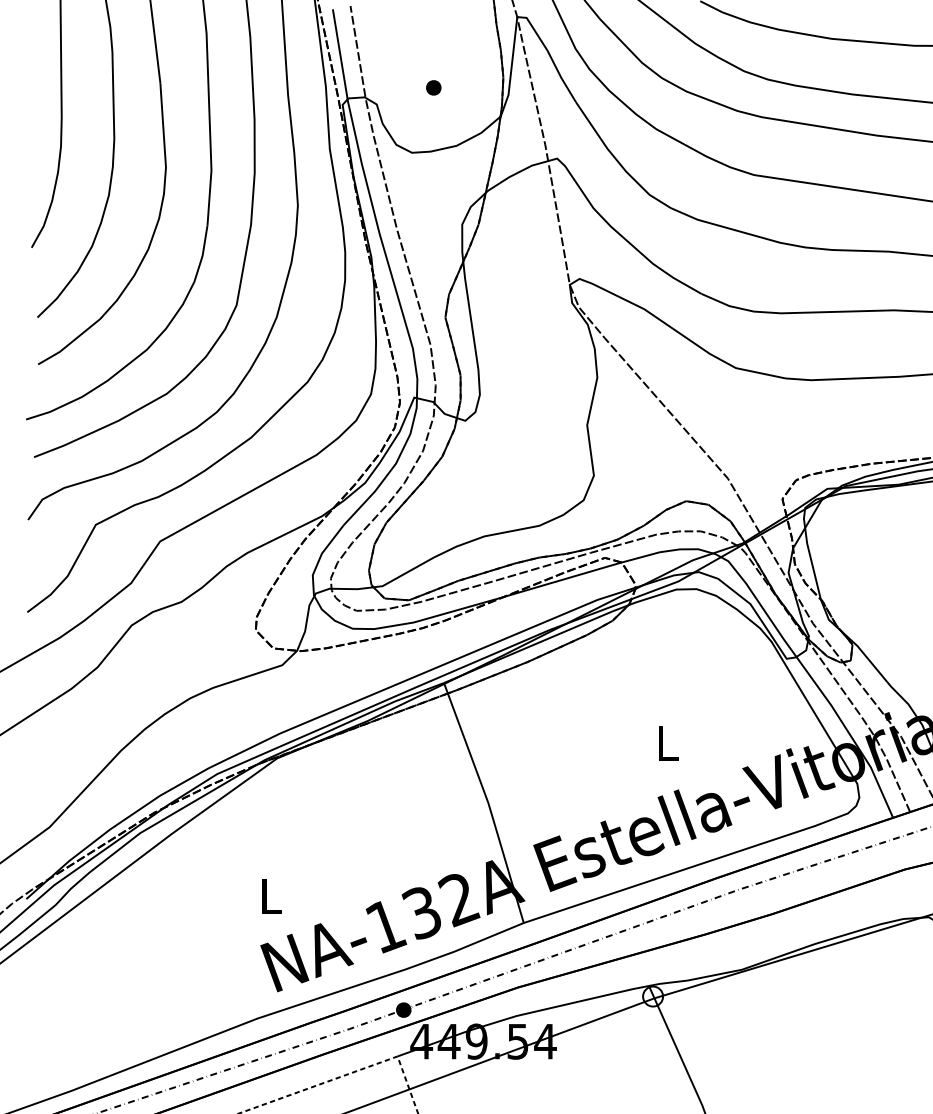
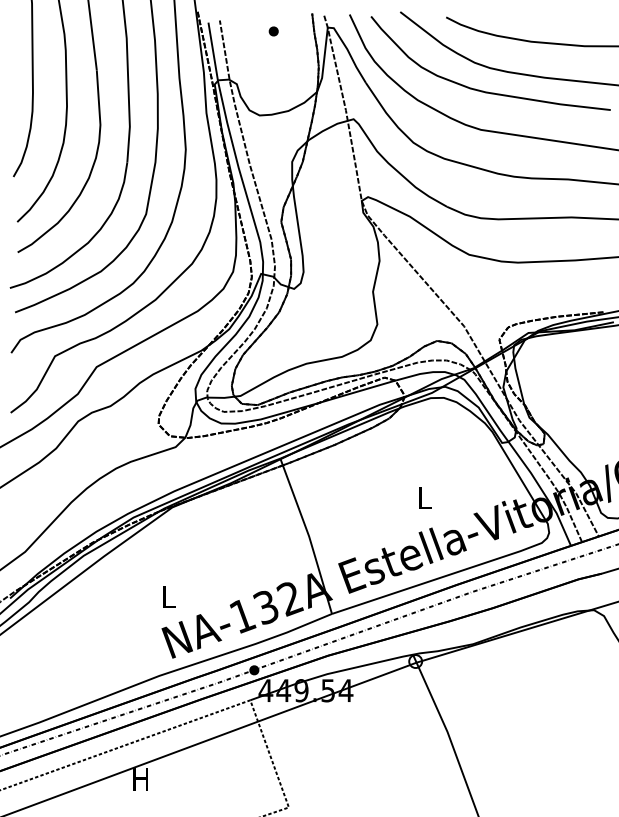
part: (433, 87) -> (273, 31), moved

